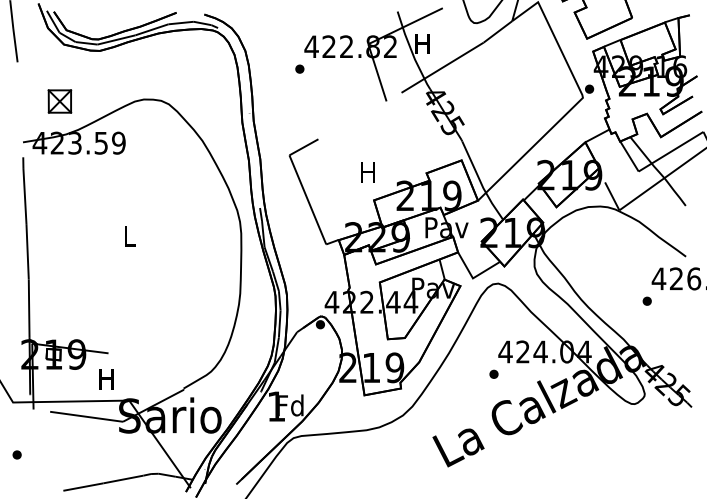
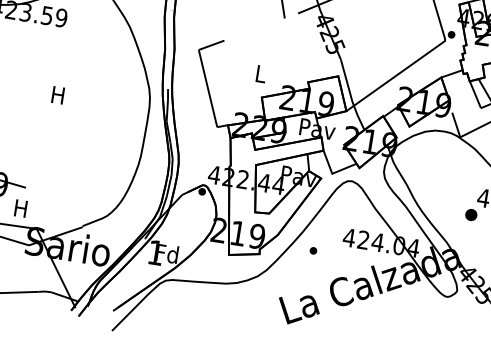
text: (367, 172) -> (260, 73), H -> L
text: (129, 236) -> (58, 95), L -> H
part: (646, 300) -> (470, 214), size x1.6
part: (493, 373) -> (313, 250), moved

